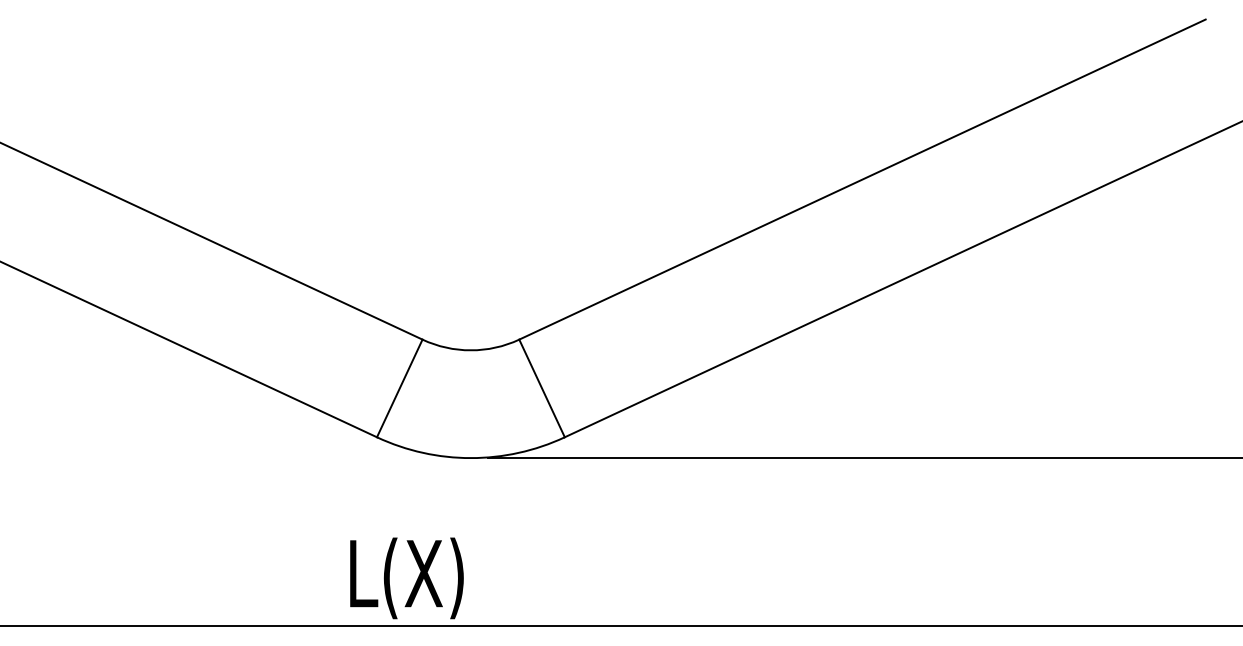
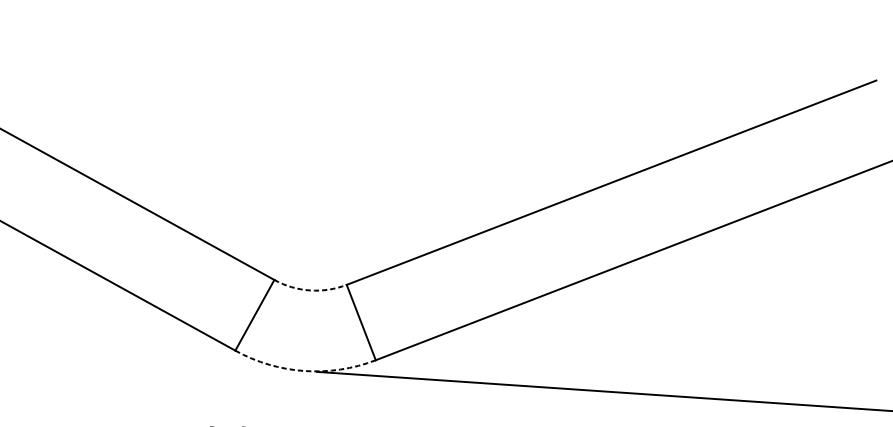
arc: (470, 350) -> (309, 290), solid -> dashed
arc: (470, 458) -> (304, 371), solid -> dashed

